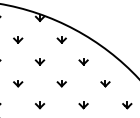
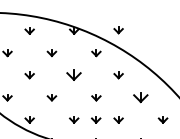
part: (83, 17) -> (118, 30), added
part: (40, 61) -> (74, 75), size x1.6
part: (105, 83) -> (140, 97), size x1.6
part: (61, 105) -> (96, 119), added

